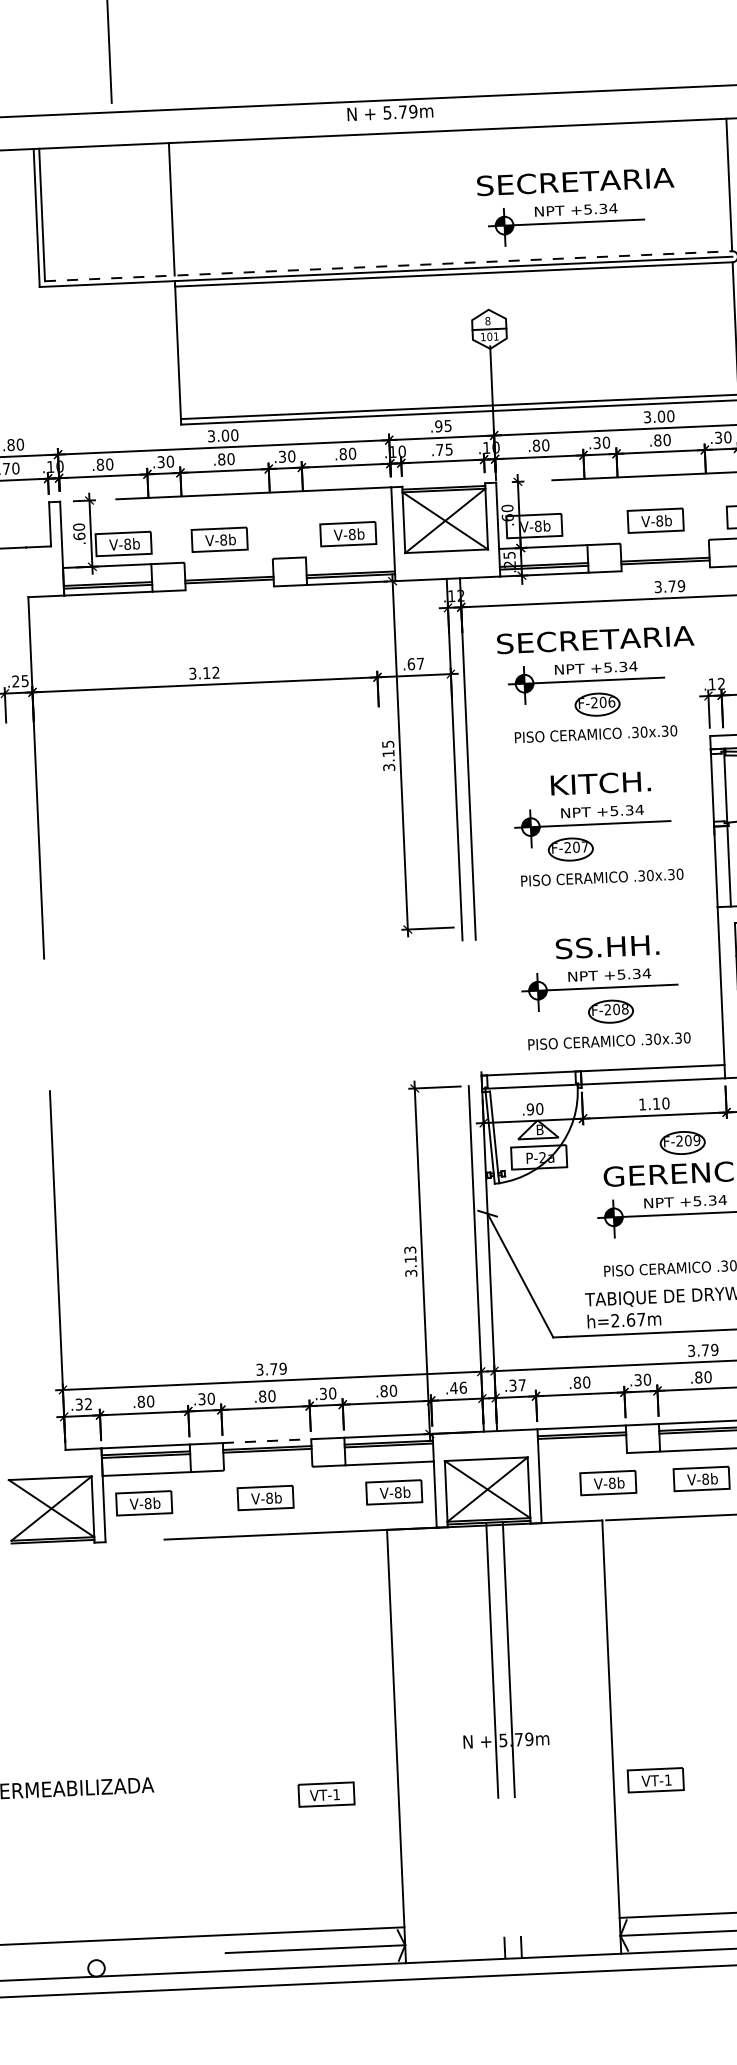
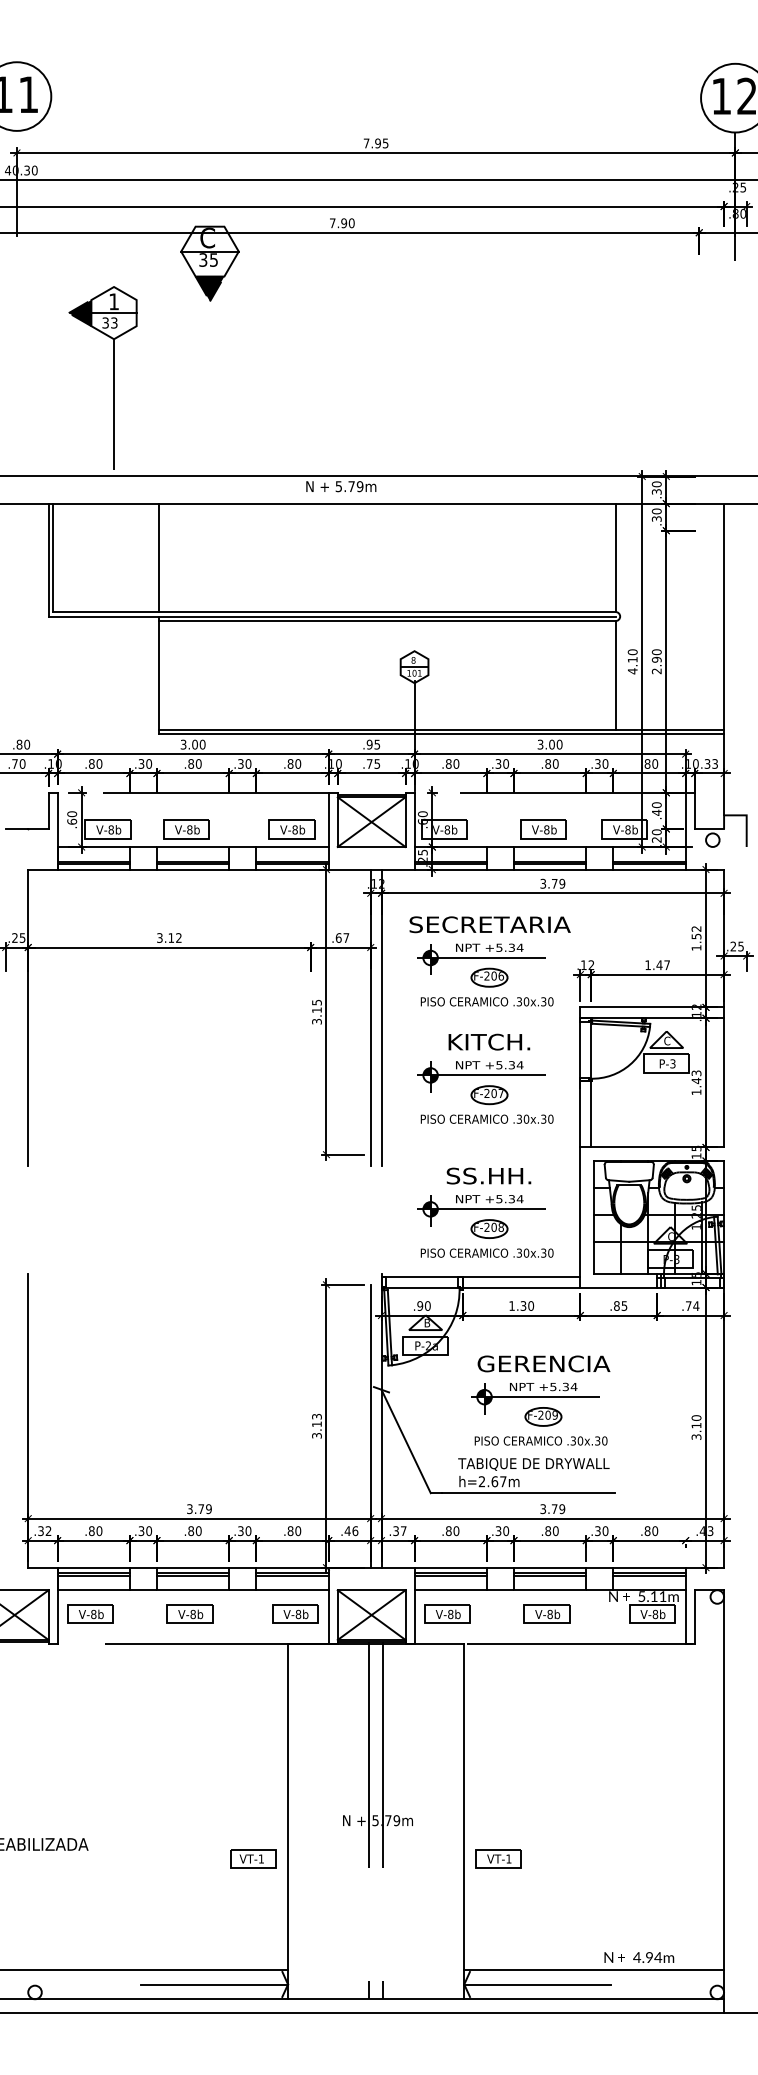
part: (575, 207) -> (489, 570), removed
line: (388, 266) -> (334, 612), dashed -> solid
line: (663, 541) -> (549, 846), added
line: (349, 554) -> (292, 846), added
line: (228, 560) -> (193, 846), added
line: (665, 569) -> (549, 869), added
line: (230, 588) -> (193, 869), added
part: (570, 849) -> (489, 1095), moved
text: (656, 1103) -> (523, 1305), 1.10 -> 1.30
part: (682, 1142) -> (543, 1416), moved
line: (267, 1440) -> (193, 1567), dashed -> solid
line: (582, 1455) -> (450, 1590), added
line: (268, 1468) -> (193, 1590), added
part: (608, 1482) -> (447, 1613), moved
part: (326, 1794) -> (253, 1858), moved

